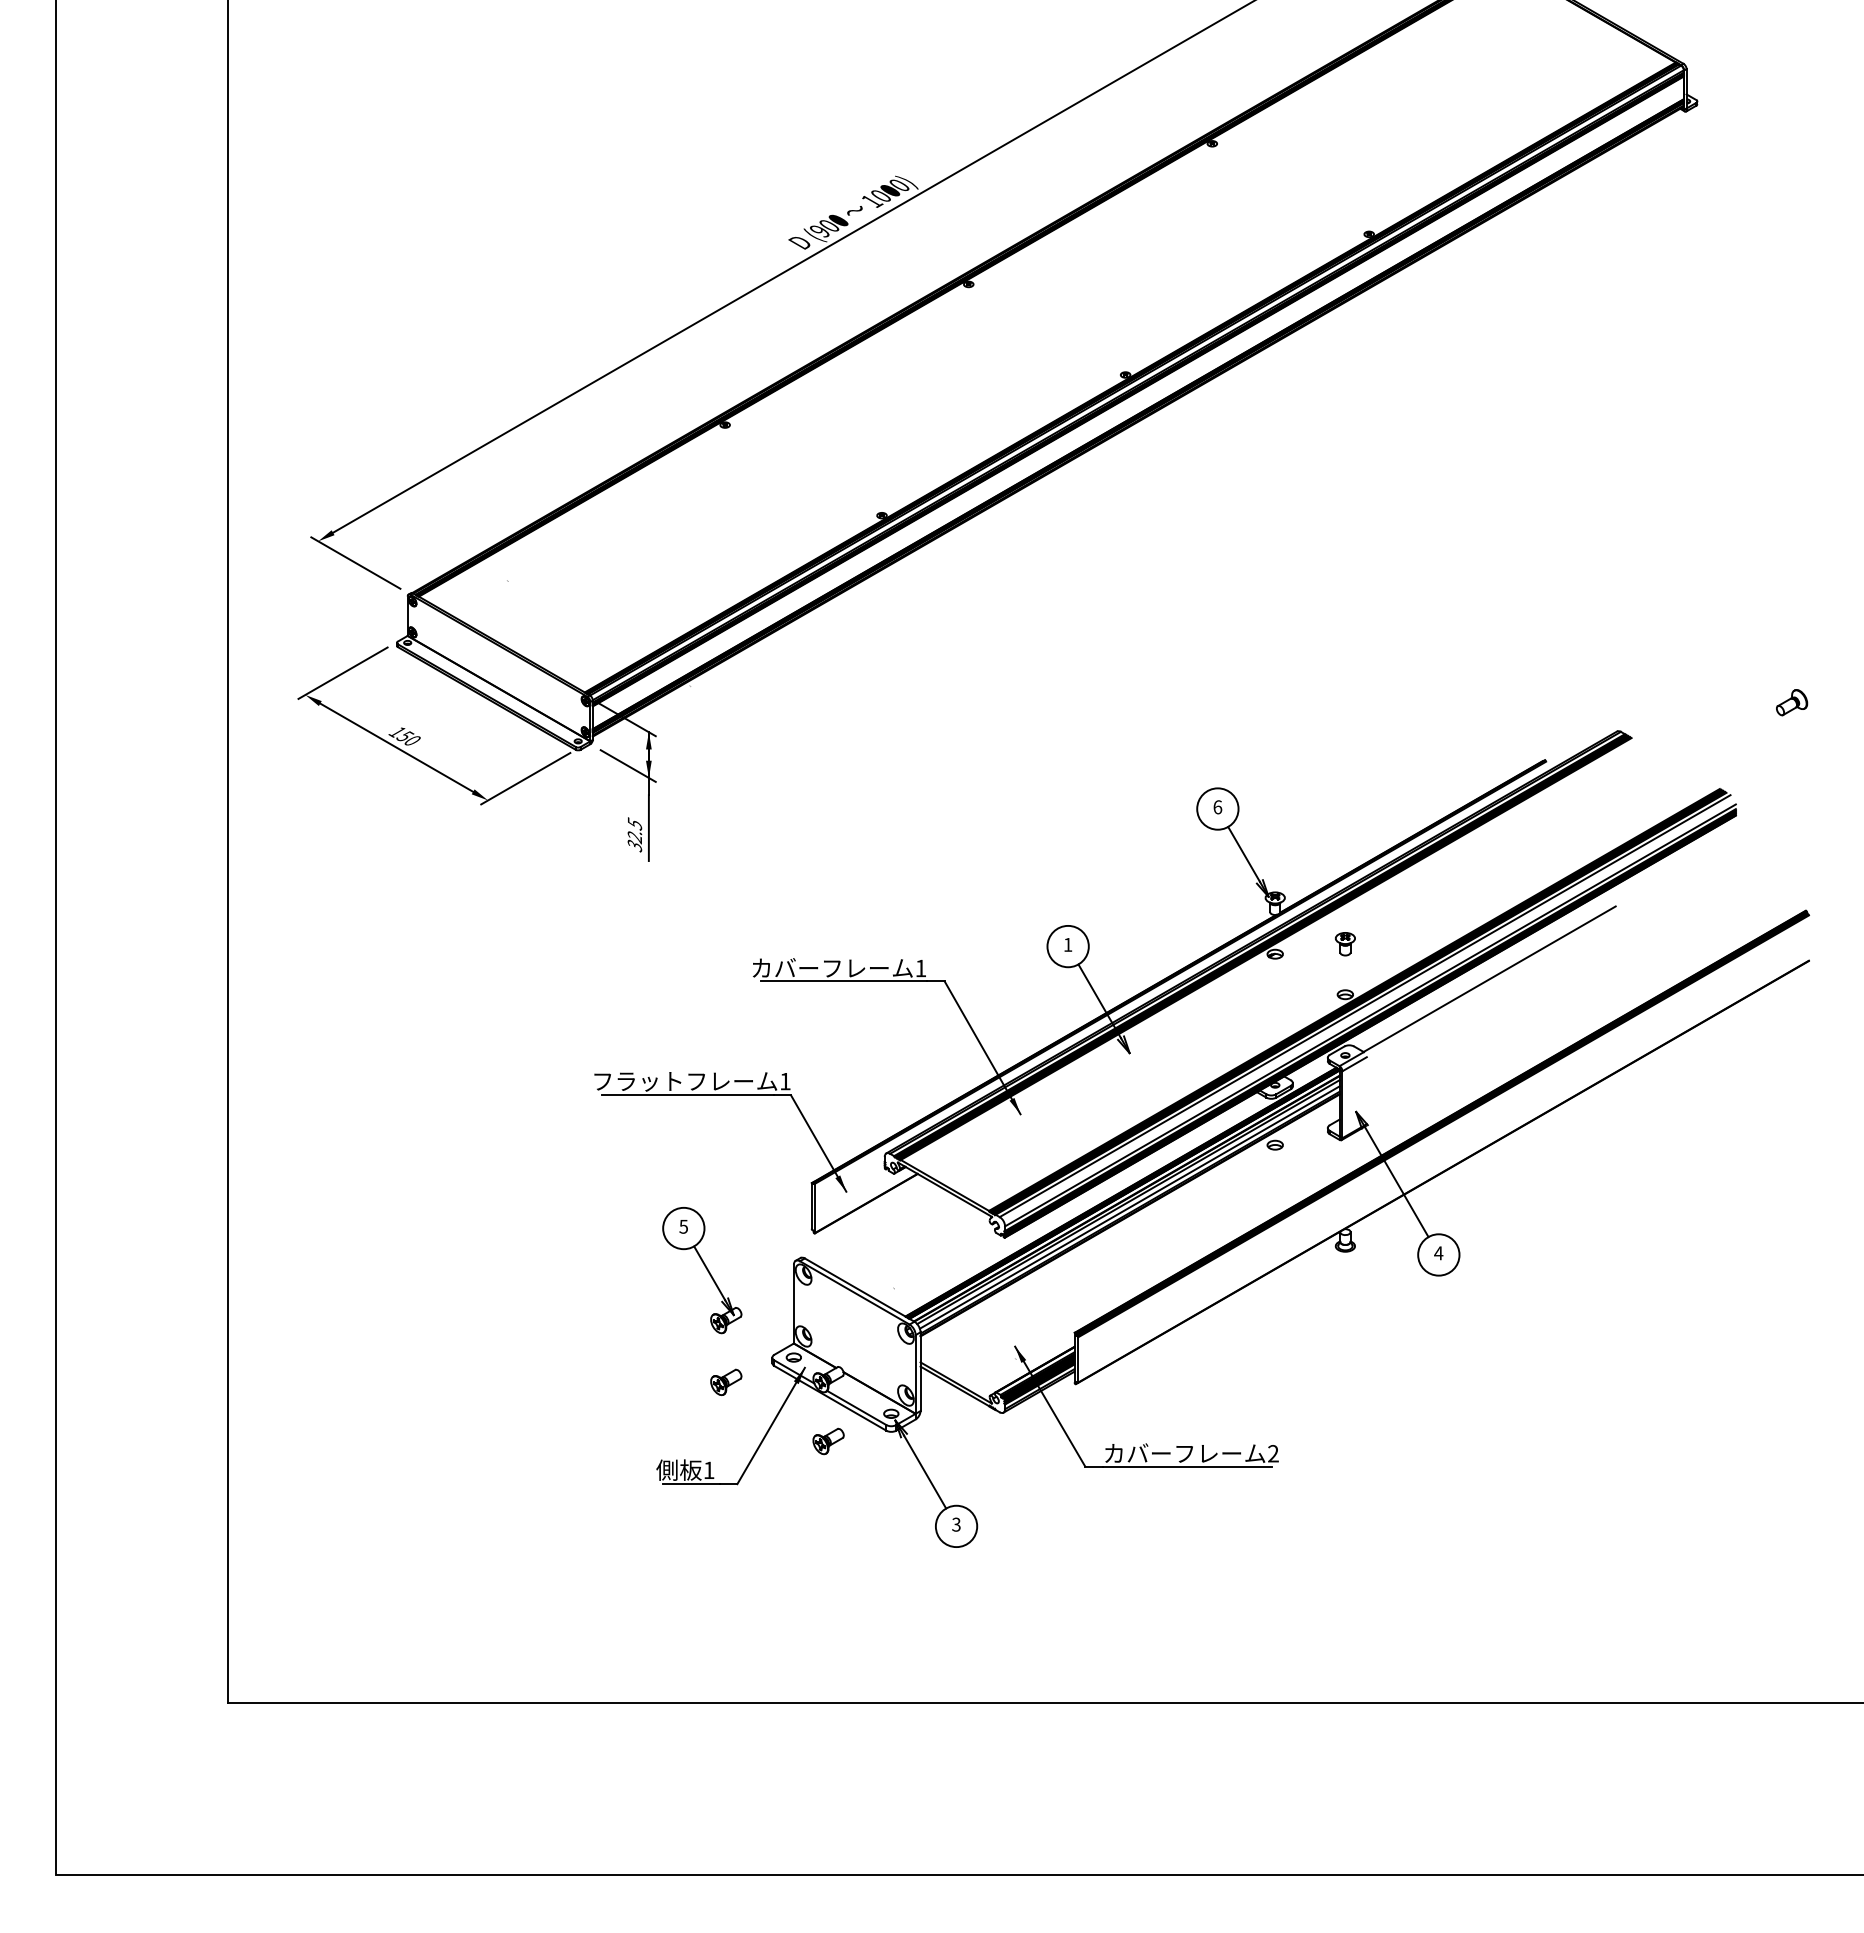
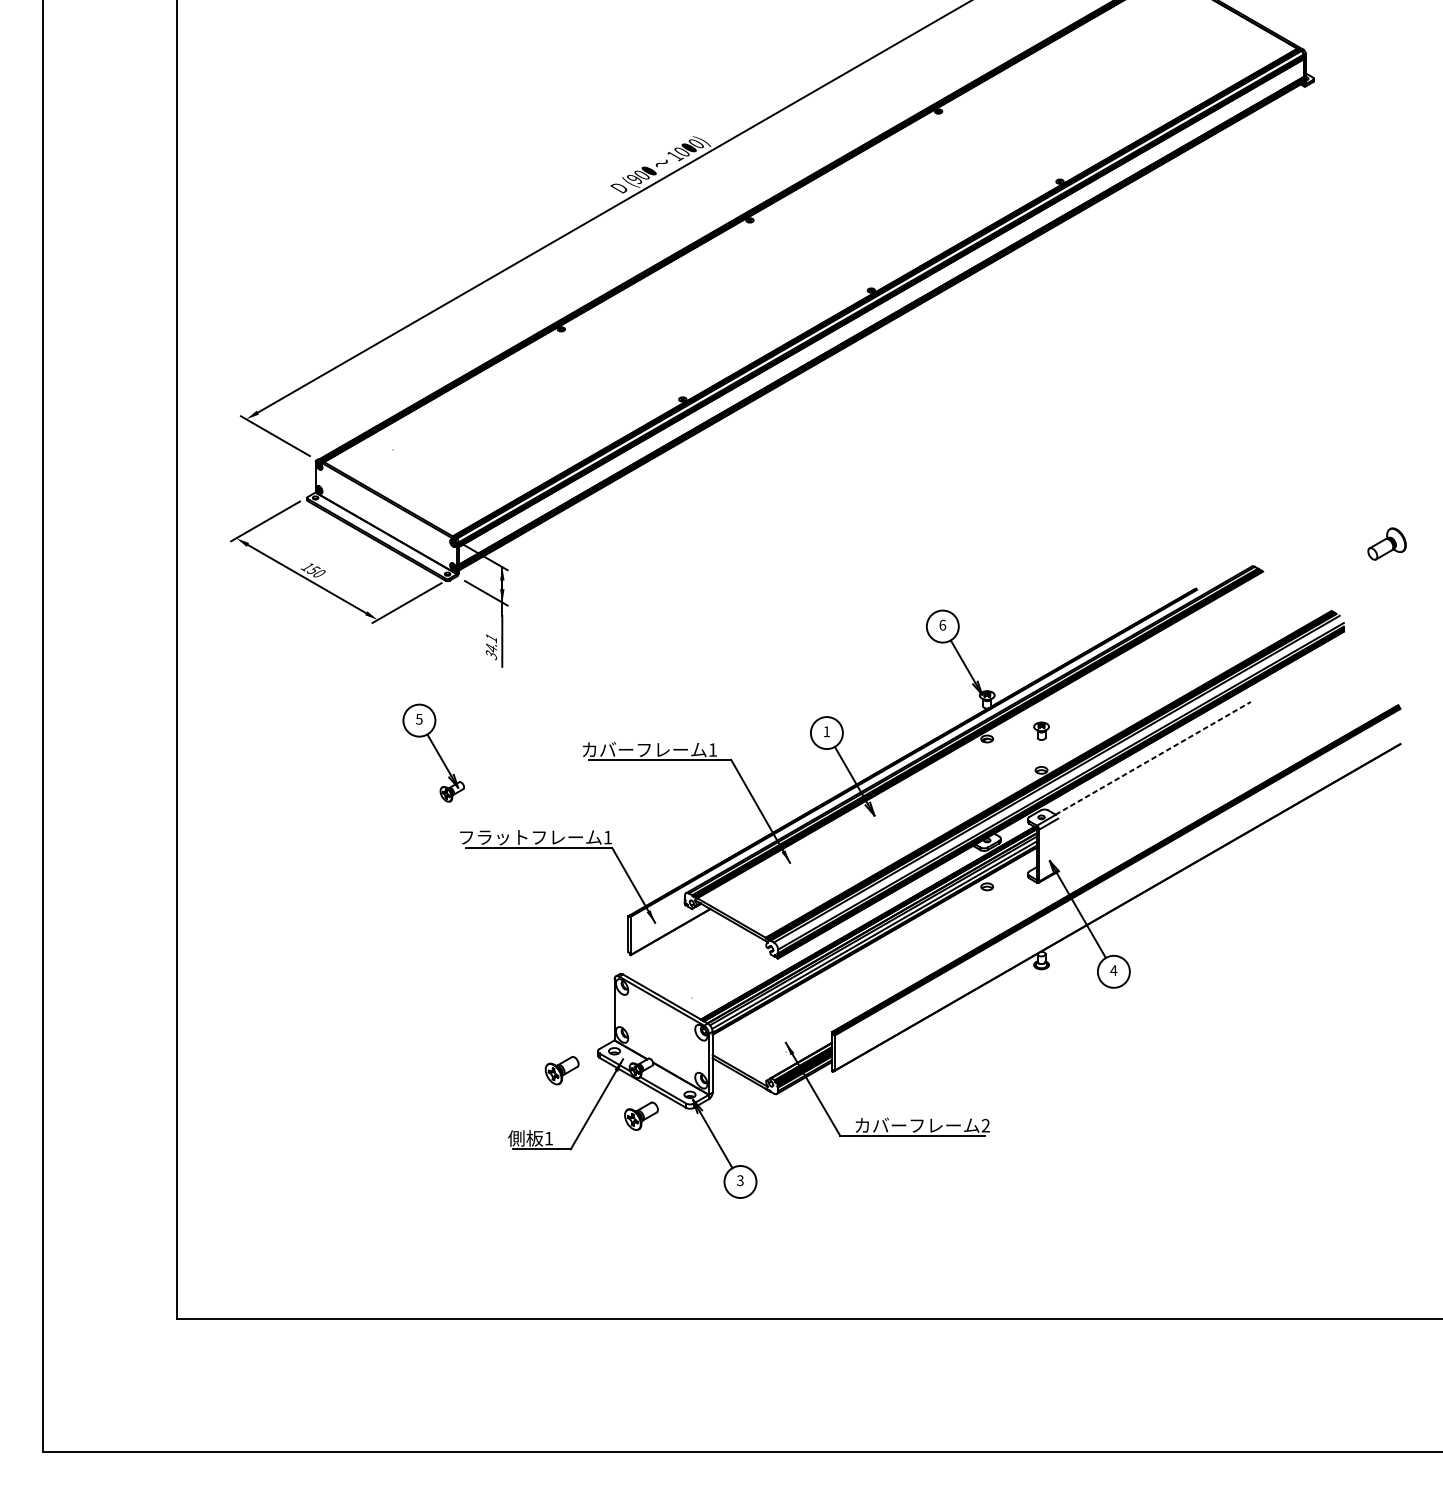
part: (1792, 702) -> (1387, 544), size x1.6
text: (634, 830) -> (491, 643), 32.5 -> 34.1
line: (1489, 979) -> (1153, 758), solid -> dashed
part: (702, 1270) -> (433, 753), moved
part: (726, 1381) -> (562, 1069), size x1.4
part: (828, 1441) -> (641, 1116), size x1.4

